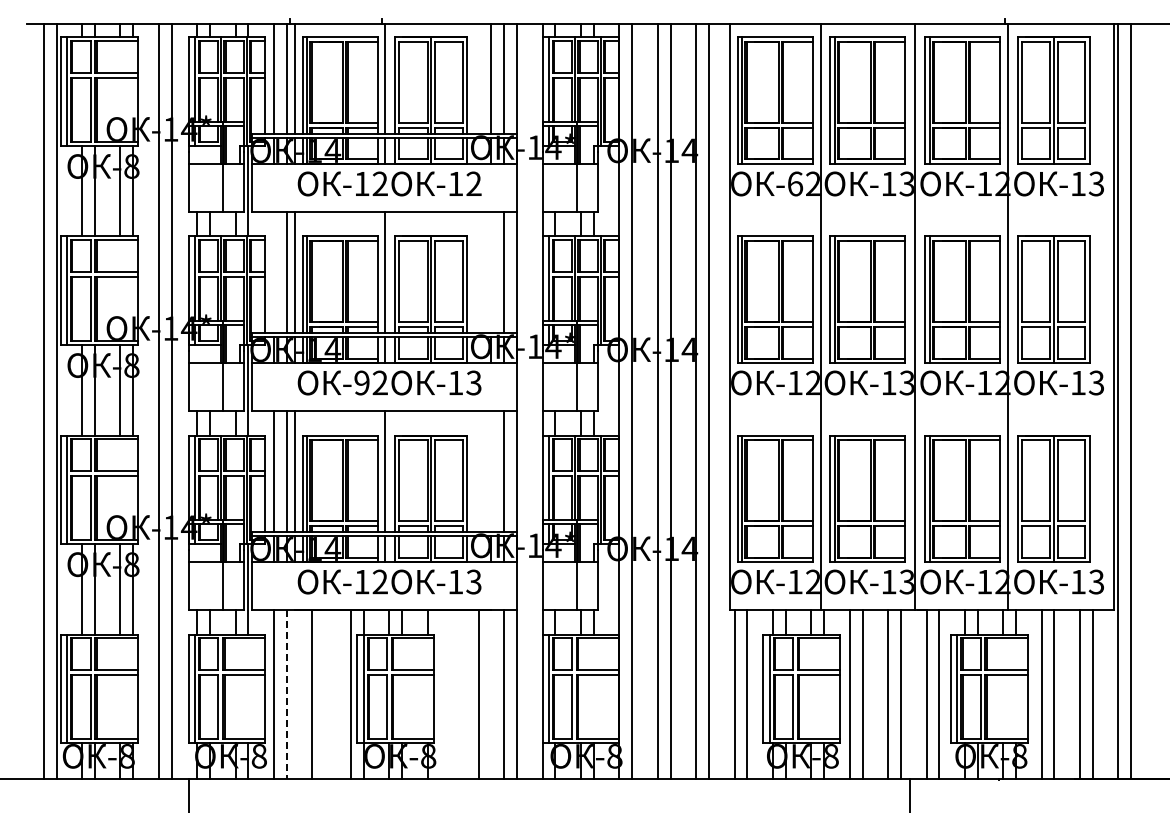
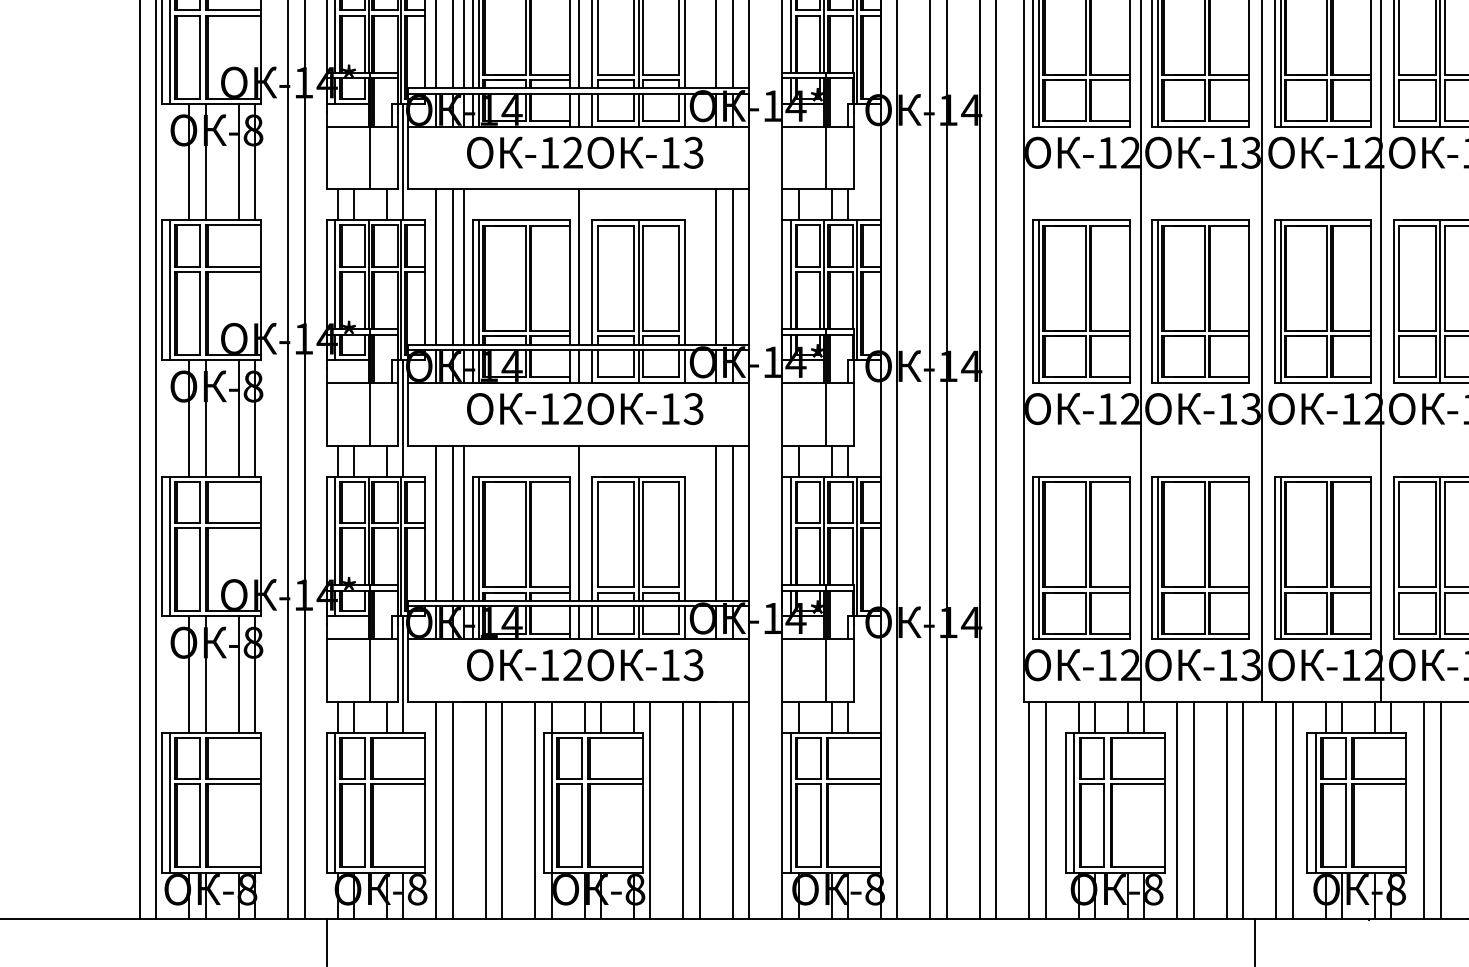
text: (795, 183) -> (1107, 152), -62 -> -12
text: (473, 184) -> (693, 153), -12 -> -13
line: (274, 272) -> (436, 266), added
line: (491, 272) -> (716, 266), added
text: (361, 382) -> (548, 408), -92 -> -12
line: (491, 471) -> (716, 522), added
line: (325, 694) -> (502, 809), added
line: (440, 694) -> (650, 809), added
line: (465, 694) -> (682, 809), added
line: (286, 695) -> (452, 811), dashed -> solid

